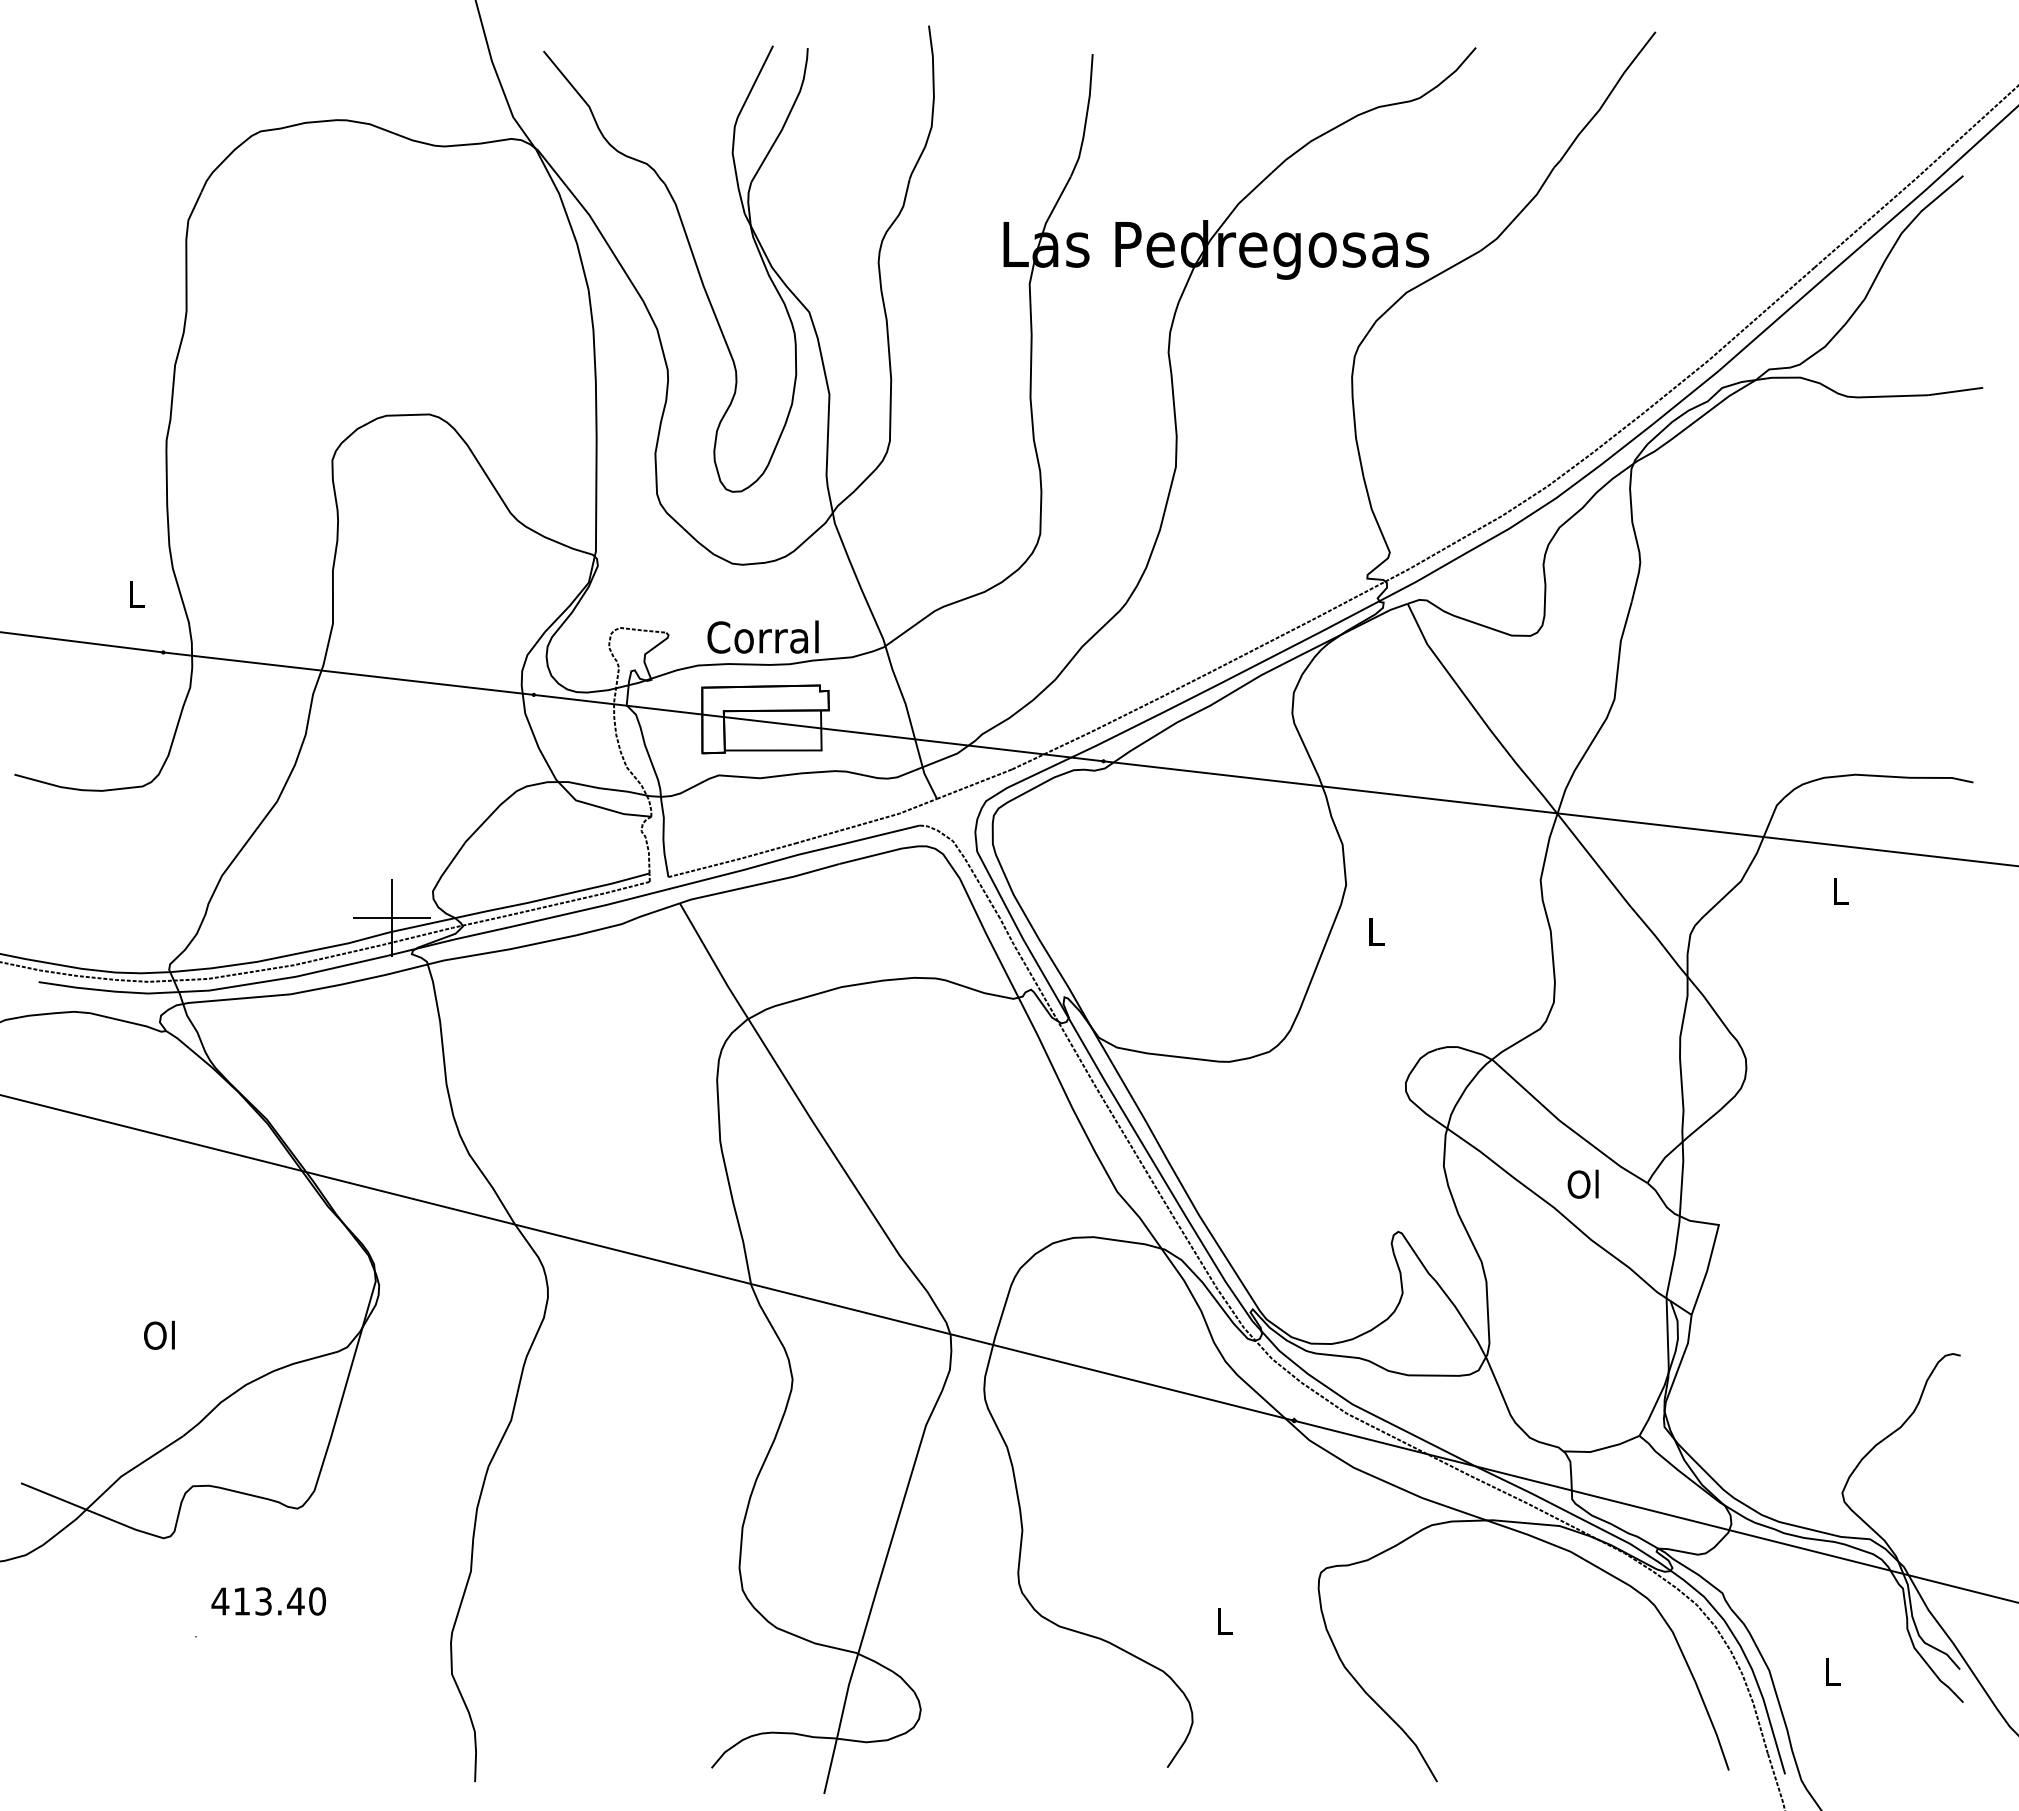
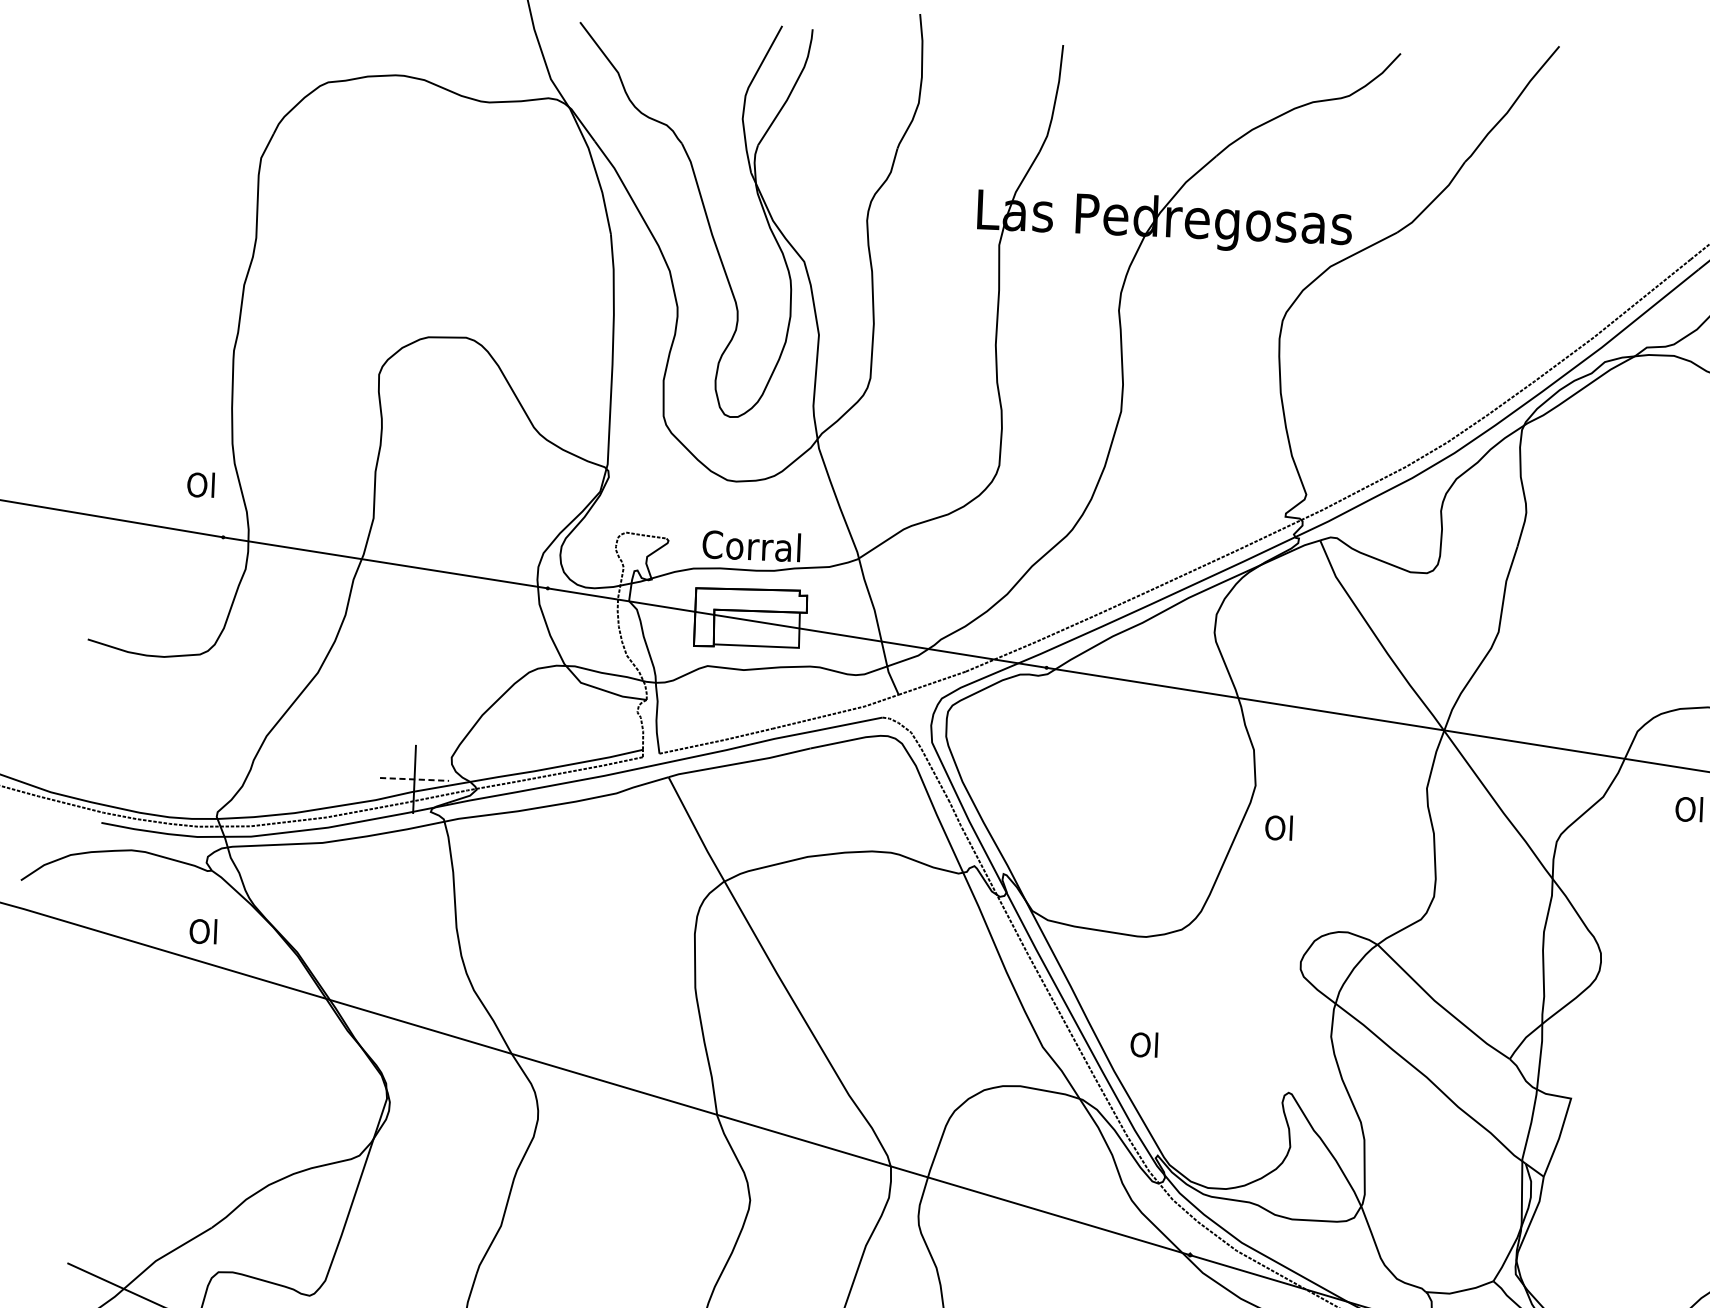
text: (135, 593) -> (200, 484), L -> Ol
text: (1838, 890) -> (1688, 808), L -> Ol
line: (392, 917) -> (415, 779), solid -> dashed
text: (1374, 931) -> (1278, 827), L -> Ol
text: (1582, 1183) -> (1143, 1044), moved
text: (159, 1334) -> (203, 930), moved

